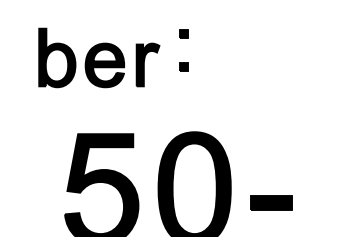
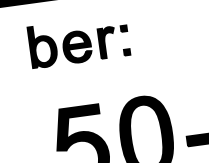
part: (99, 57) -> (72, 42), moved

